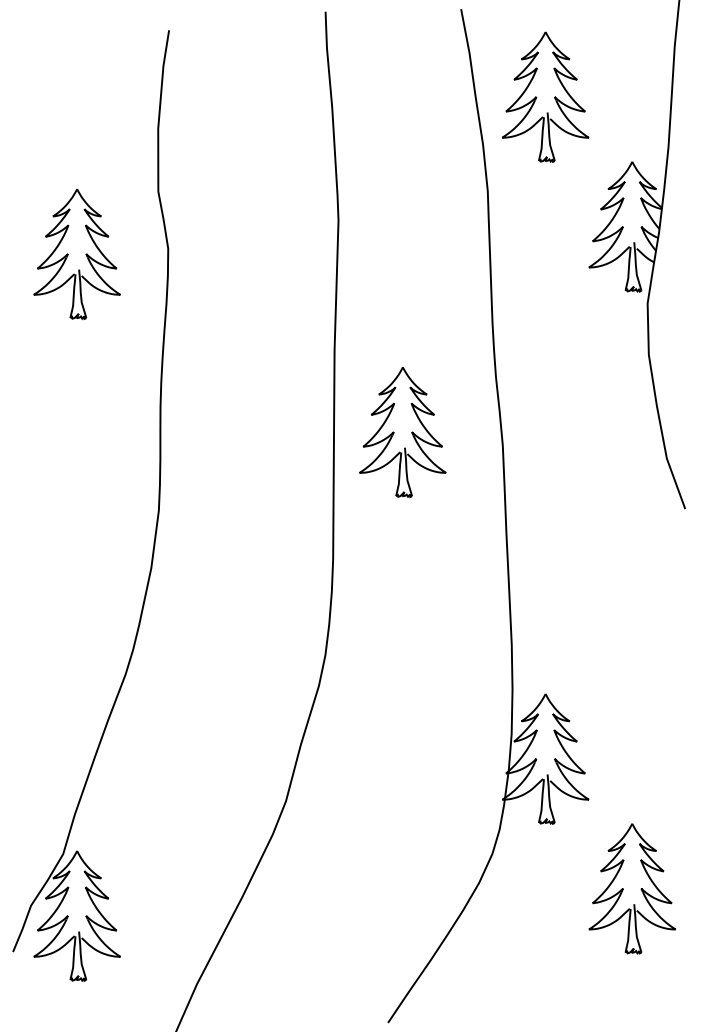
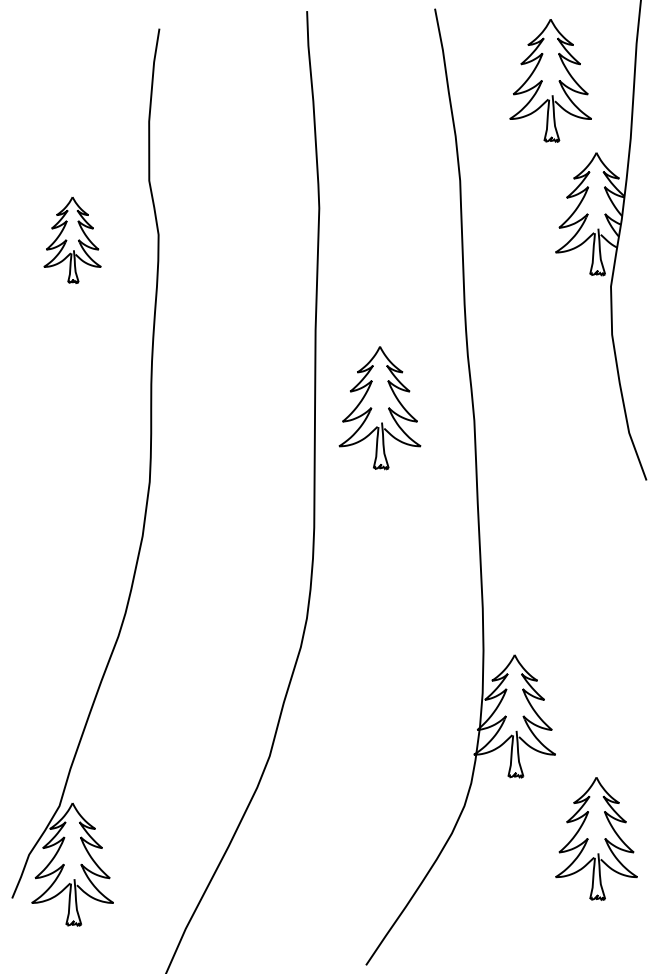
part: (545, 96) -> (550, 80), moved
part: (76, 254) -> (72, 240), size x0.7

